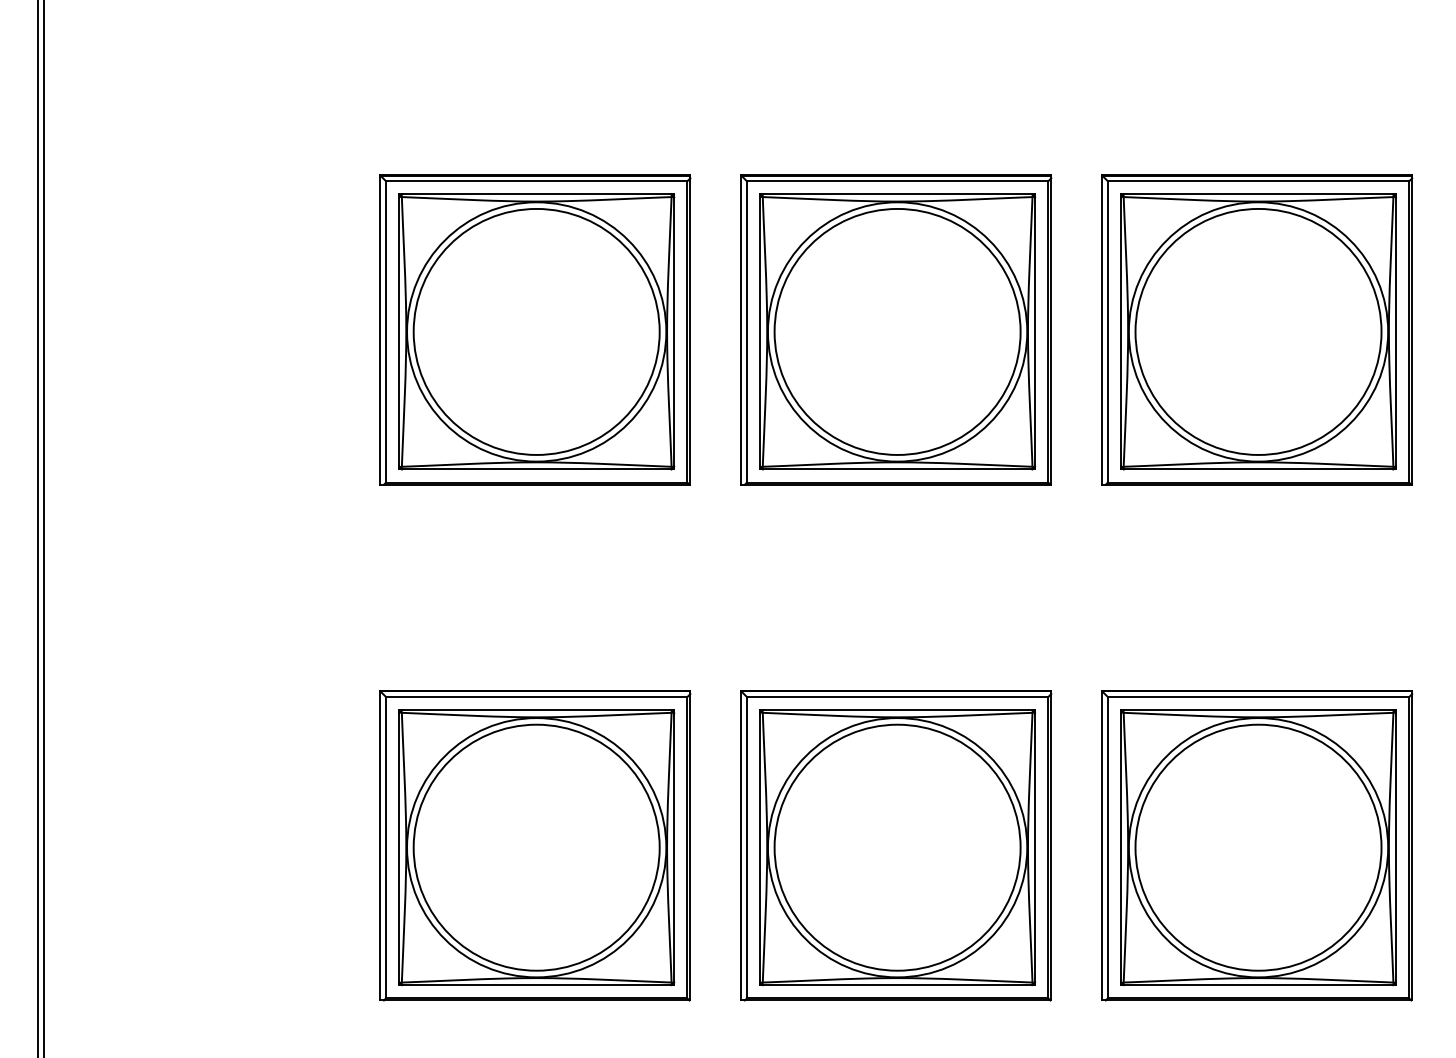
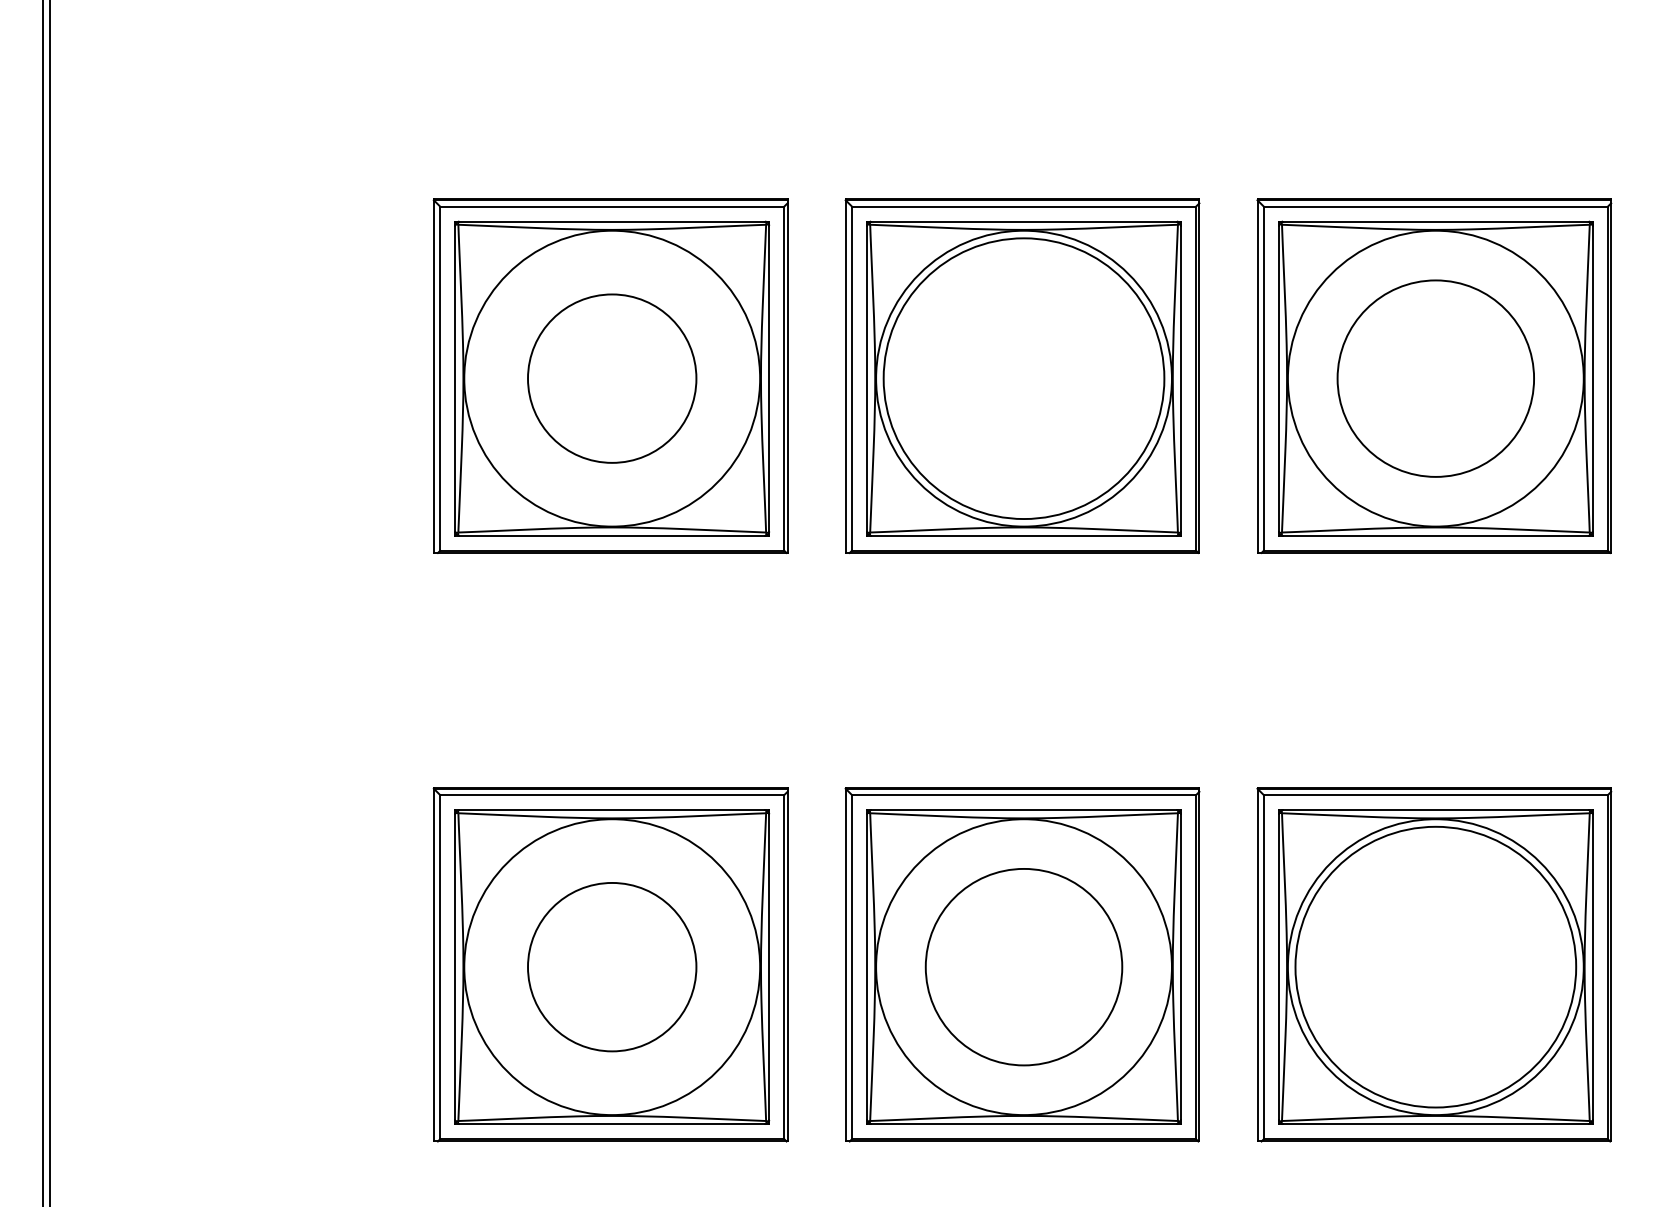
circle: (536, 331) -> (611, 378), size x0.6
circle: (1258, 331) -> (1435, 378), size x0.7
circle: (536, 847) -> (611, 966), size x0.6
circle: (897, 847) -> (1023, 966), size x0.7

